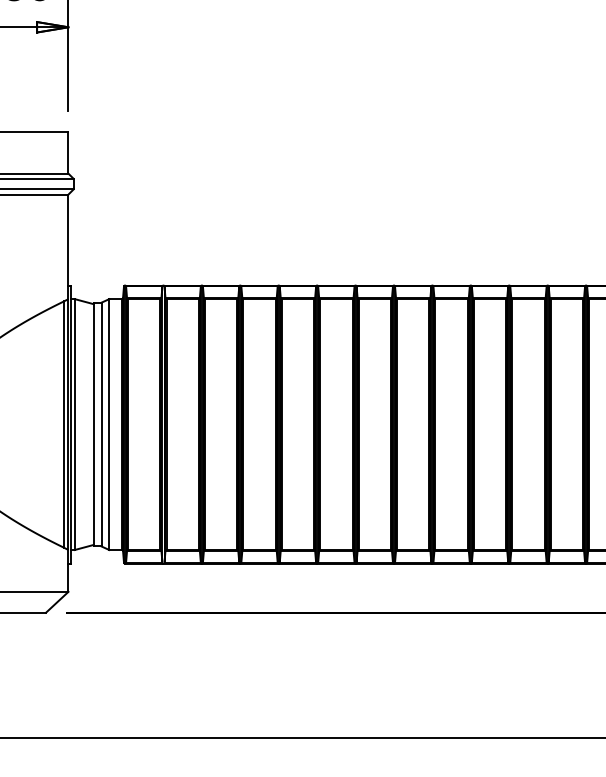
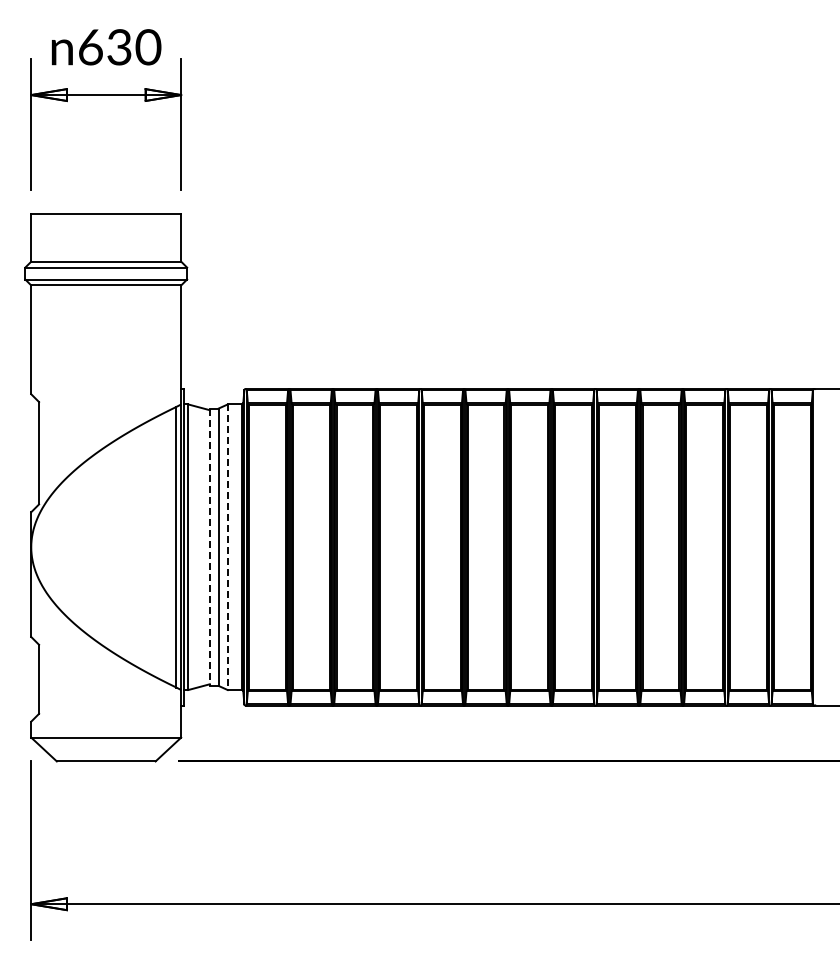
line: (93, 424) -> (209, 547), solid -> dashed
line: (109, 424) -> (227, 547), solid -> dashed

